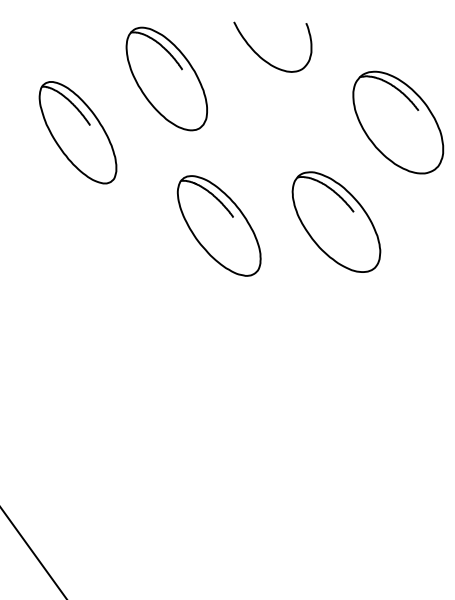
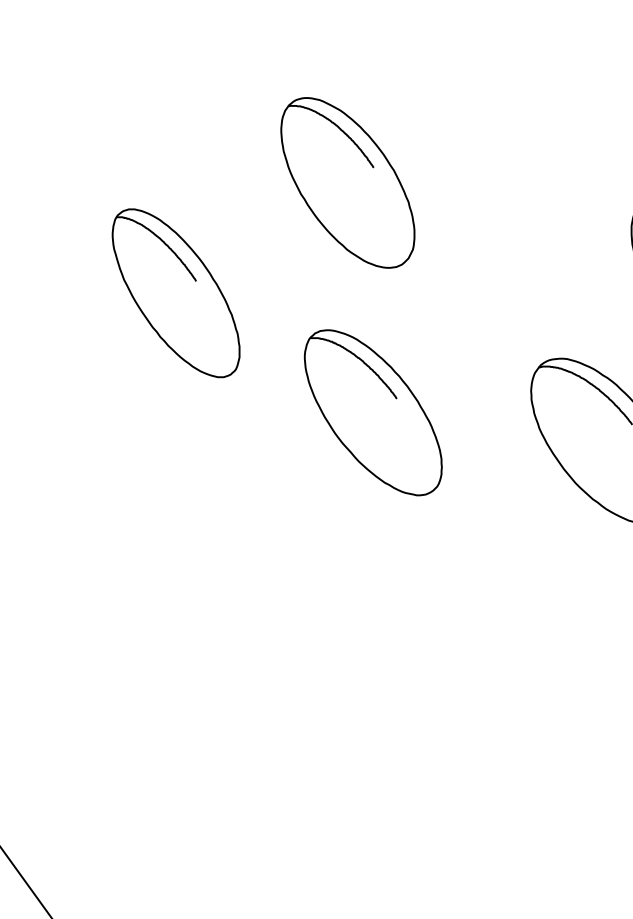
curve: (262, 57) -> (481, 168), removed
part: (166, 78) -> (347, 182), moved
part: (218, 225) -> (372, 411), moved

